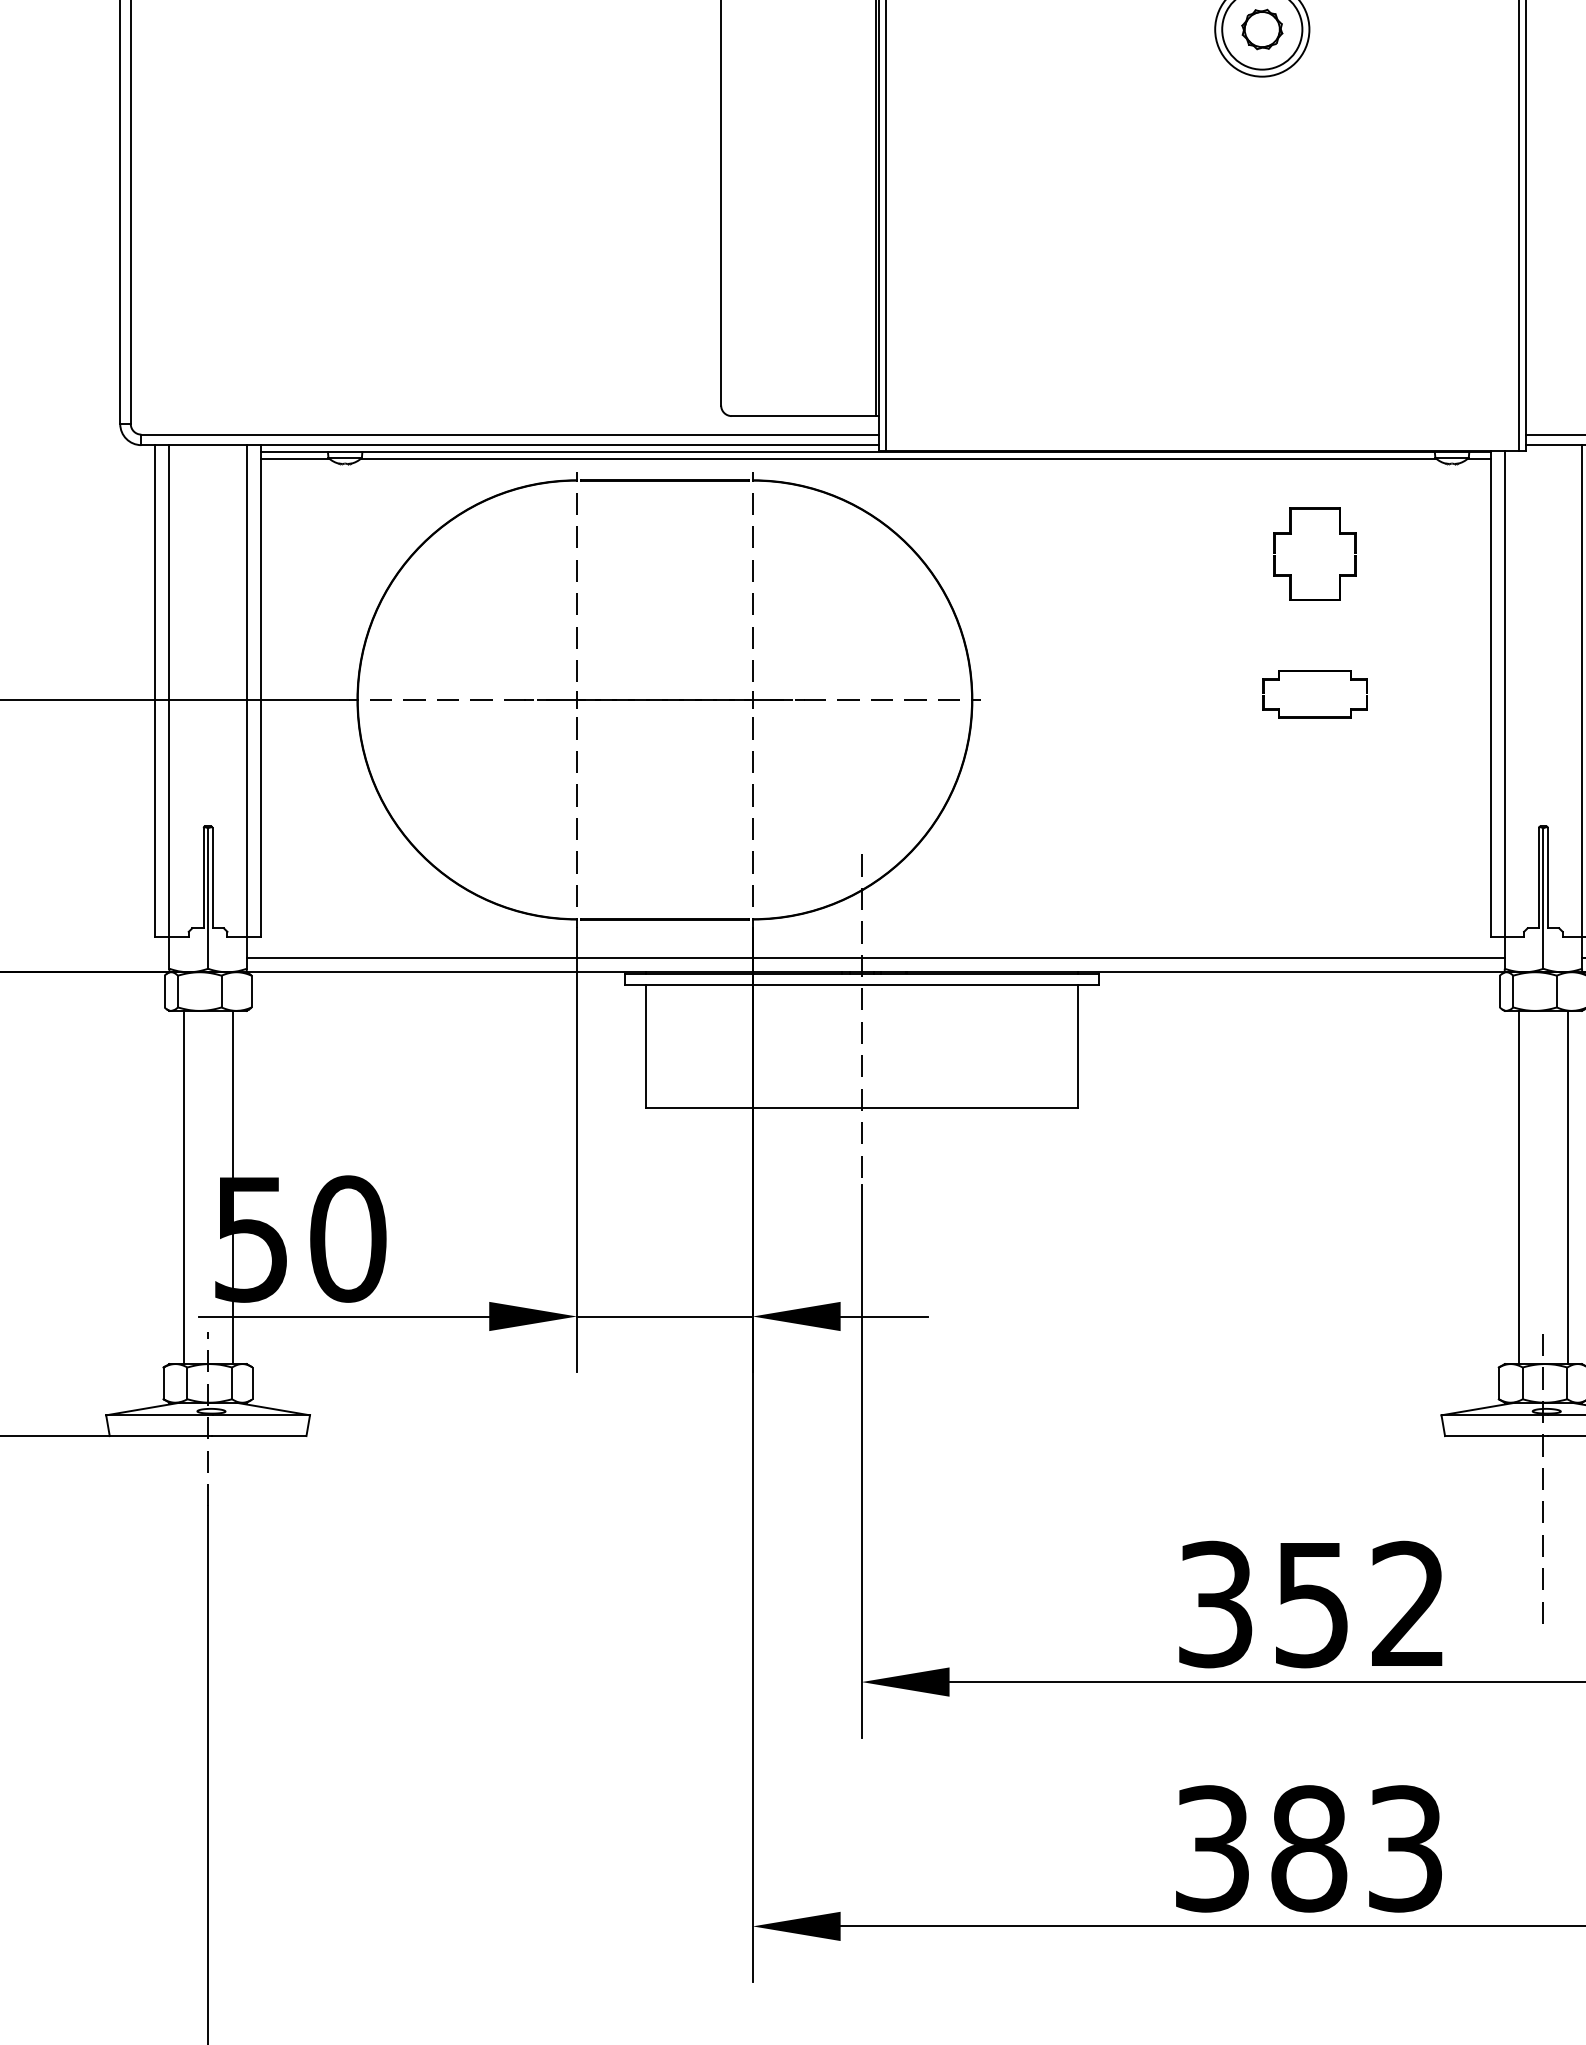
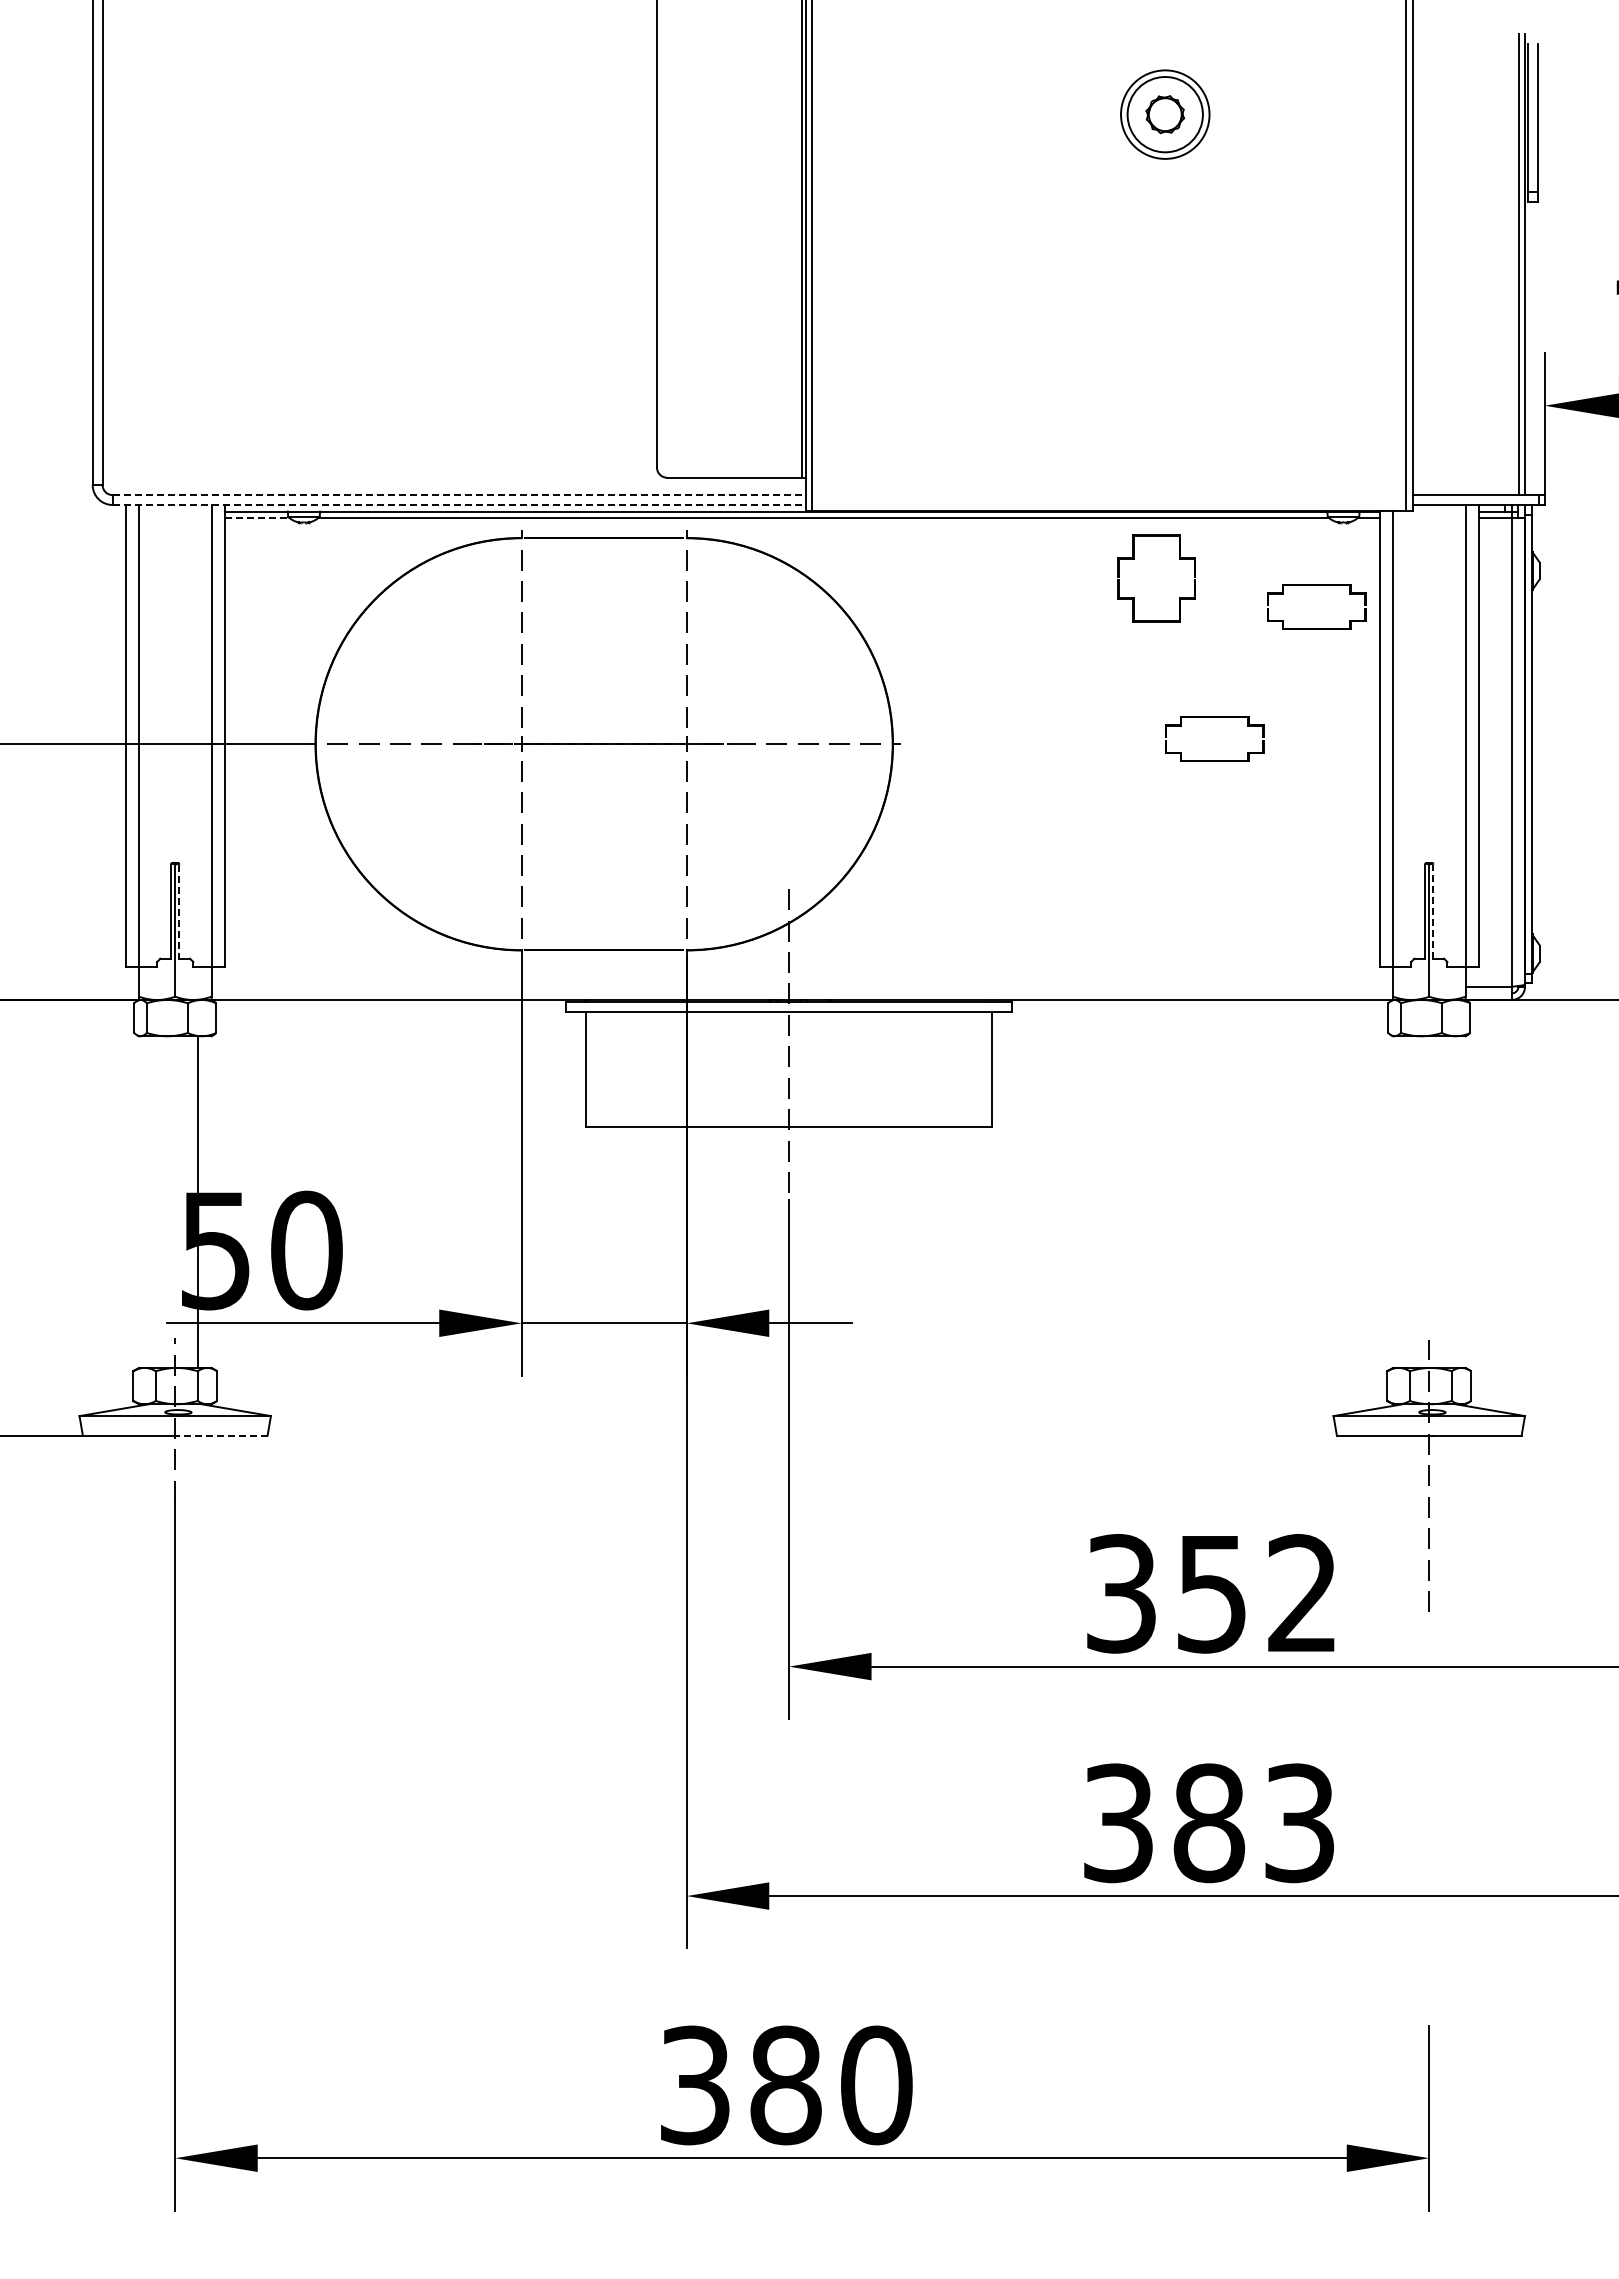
line: (510, 435) -> (459, 495), solid -> dashed
line: (510, 444) -> (459, 504), solid -> dashed
line: (295, 459) -> (257, 518), solid -> dashed
part: (1423, 530) -> (1316, 585), added
part: (1291, 534) -> (1134, 559), moved
line: (1547, 878) -> (1433, 911), solid -> dashed
line: (212, 879) -> (179, 912), solid -> dashed
line: (874, 957) -> (801, 986), removed
line: (183, 1186) -> (152, 1201), removed
line: (1519, 1186) -> (1406, 1201), removed
line: (1568, 1186) -> (1452, 1201), removed
line: (258, 1435) -> (222, 1435), solid -> dashed

